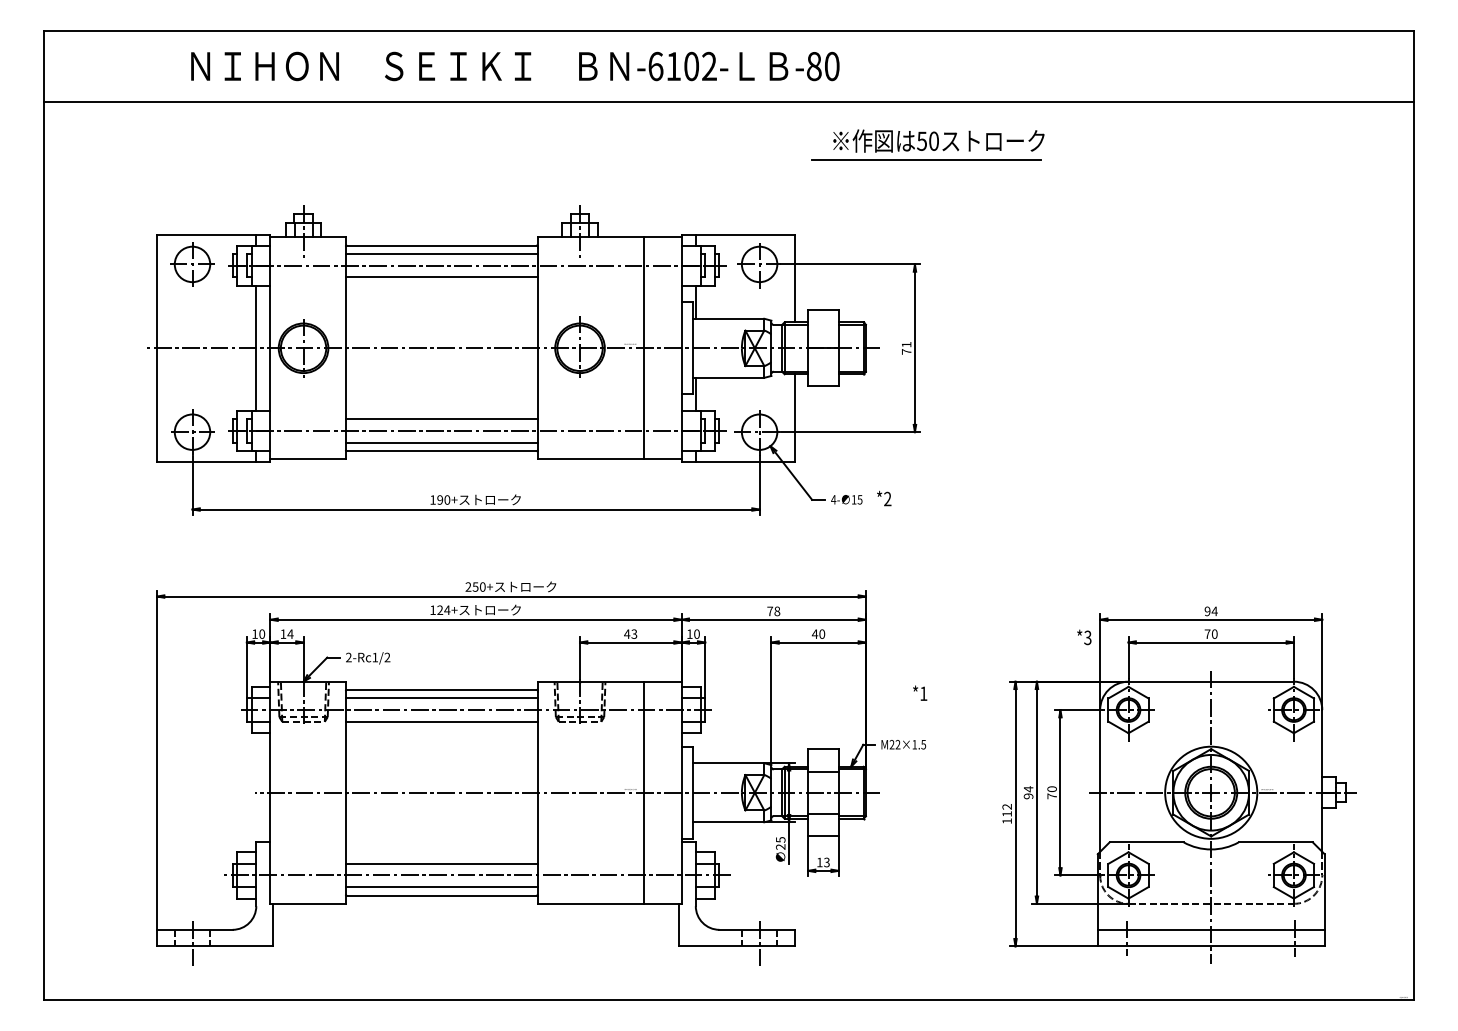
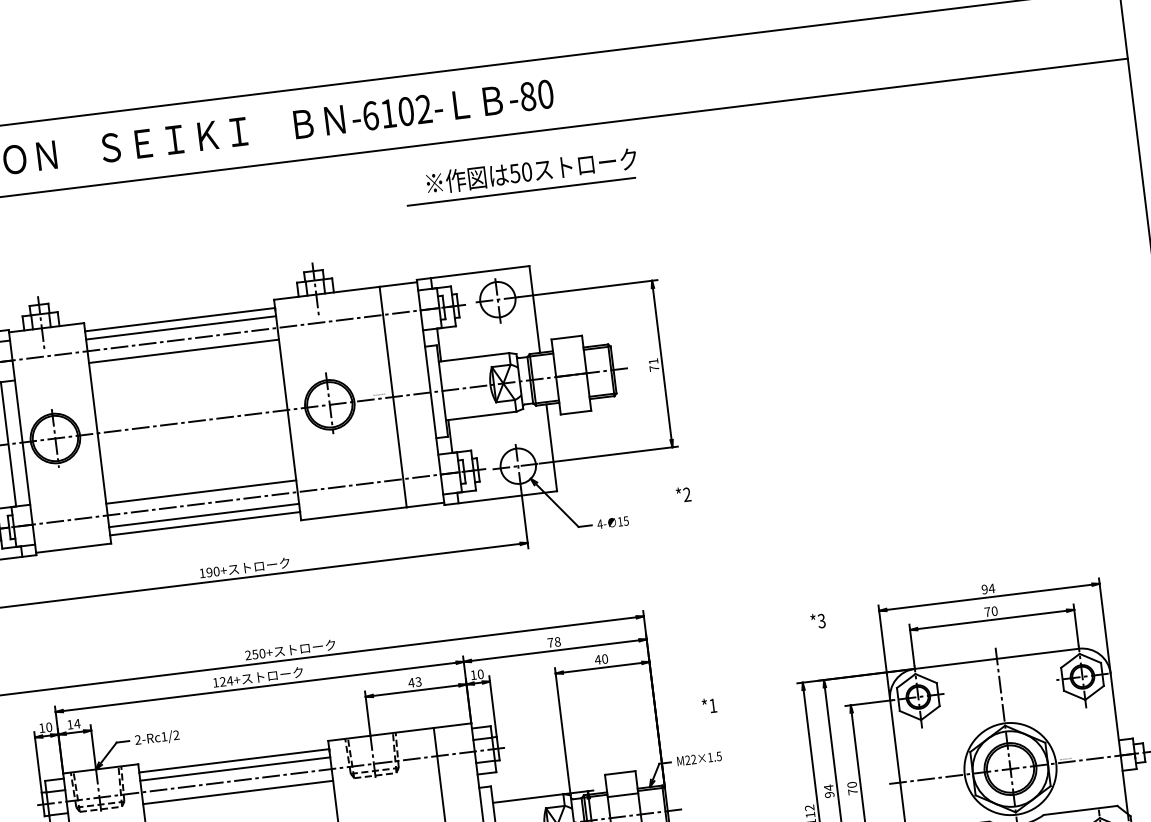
part: (927, 144) -> (520, 176), moved
text: (884, 498) -> (683, 494), moved
text: (1084, 637) -> (818, 621), moved

